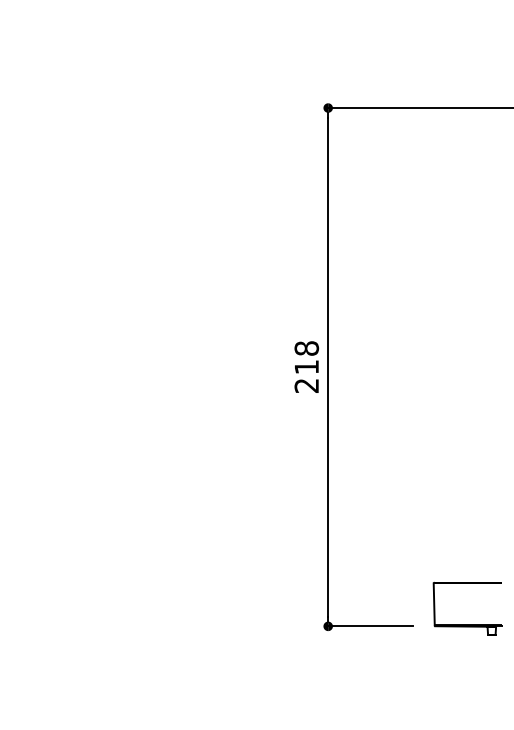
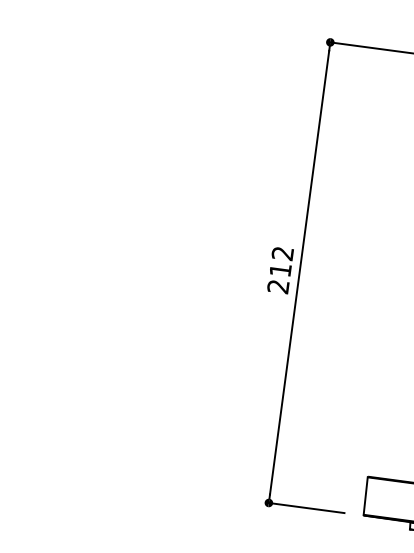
text: (306, 348) -> (282, 253), 218 -> 212

